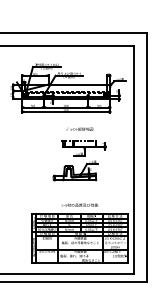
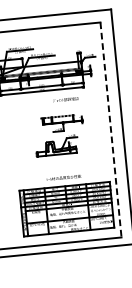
text: (79, 128) -> (65, 98), moved
line: (134, 160) -> (111, 130), solid -> dashed

